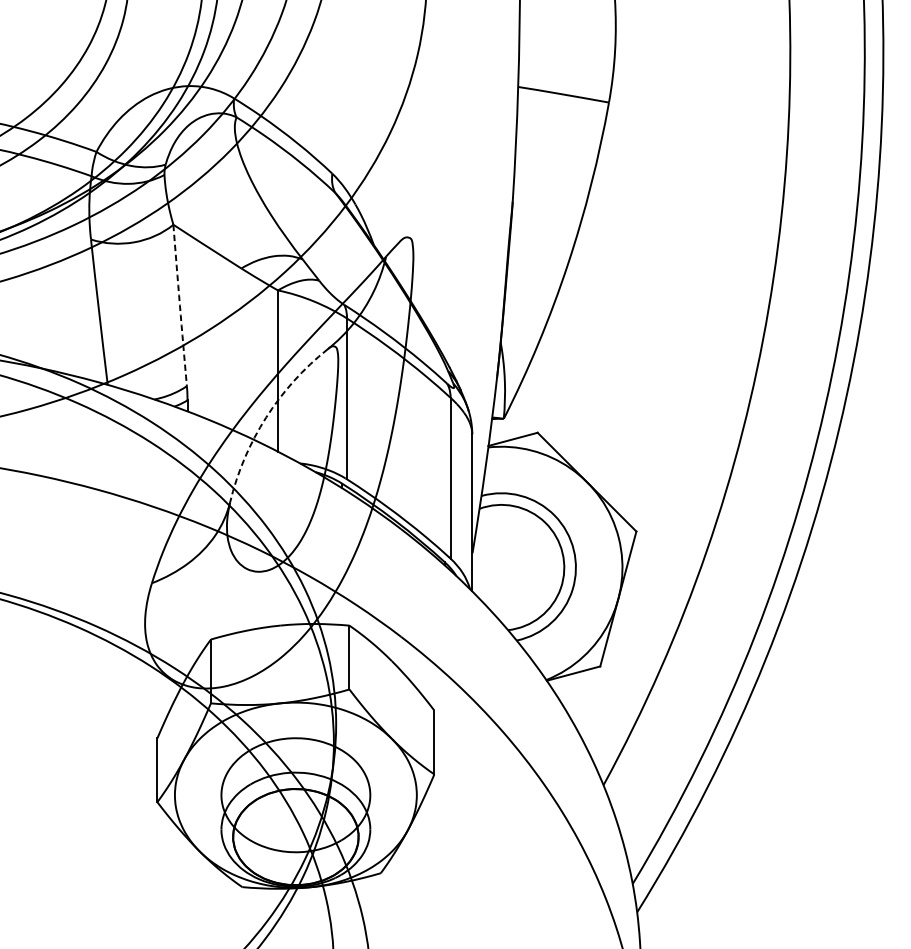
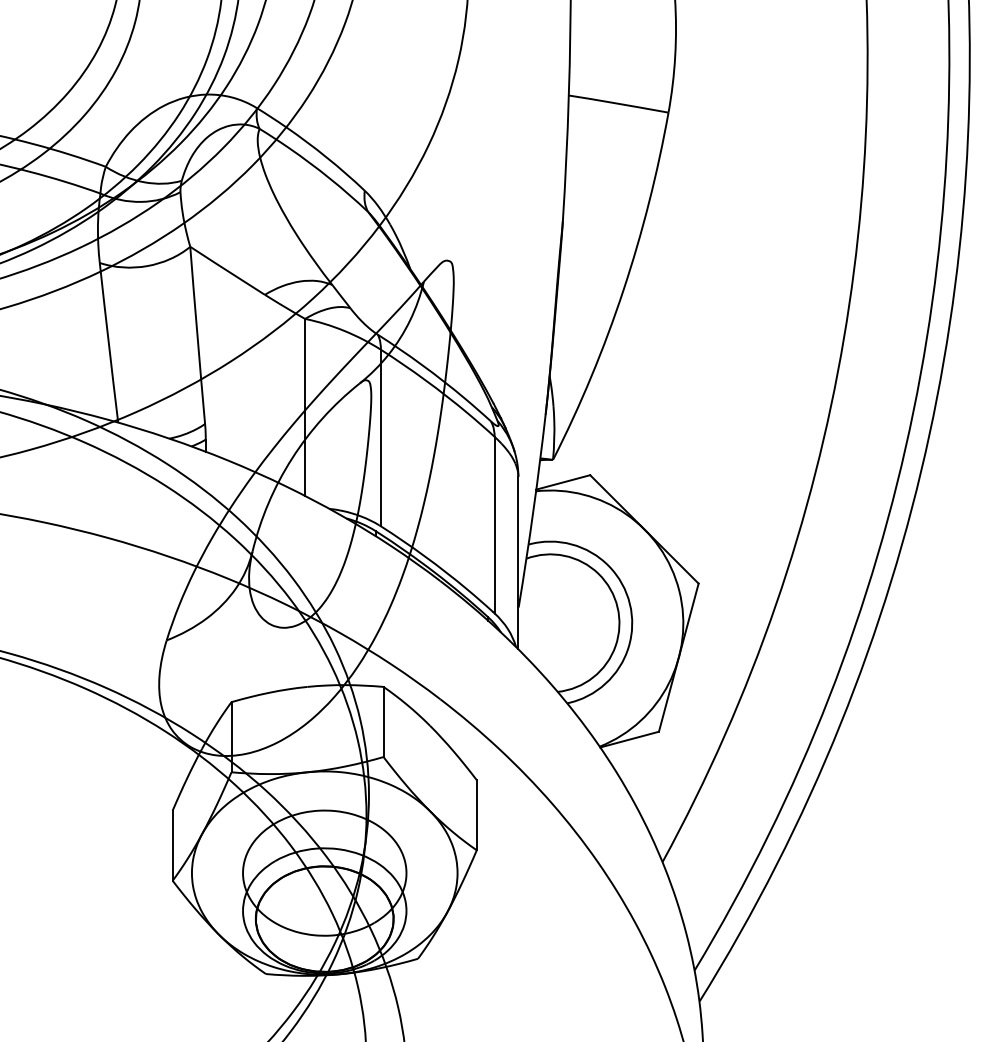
arc: (179, 305) -> (197, 335), dashed -> solid
arc: (266, 417) -> (292, 458), dashed -> solid

